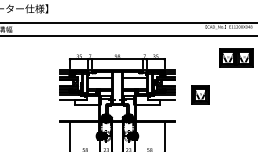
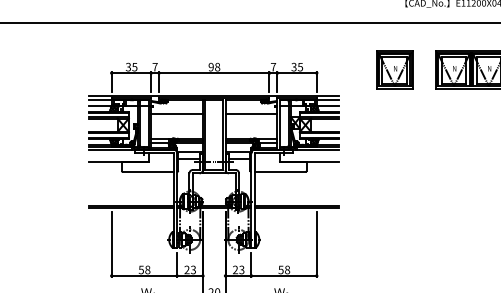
part: (200, 94) -> (394, 69), moved

